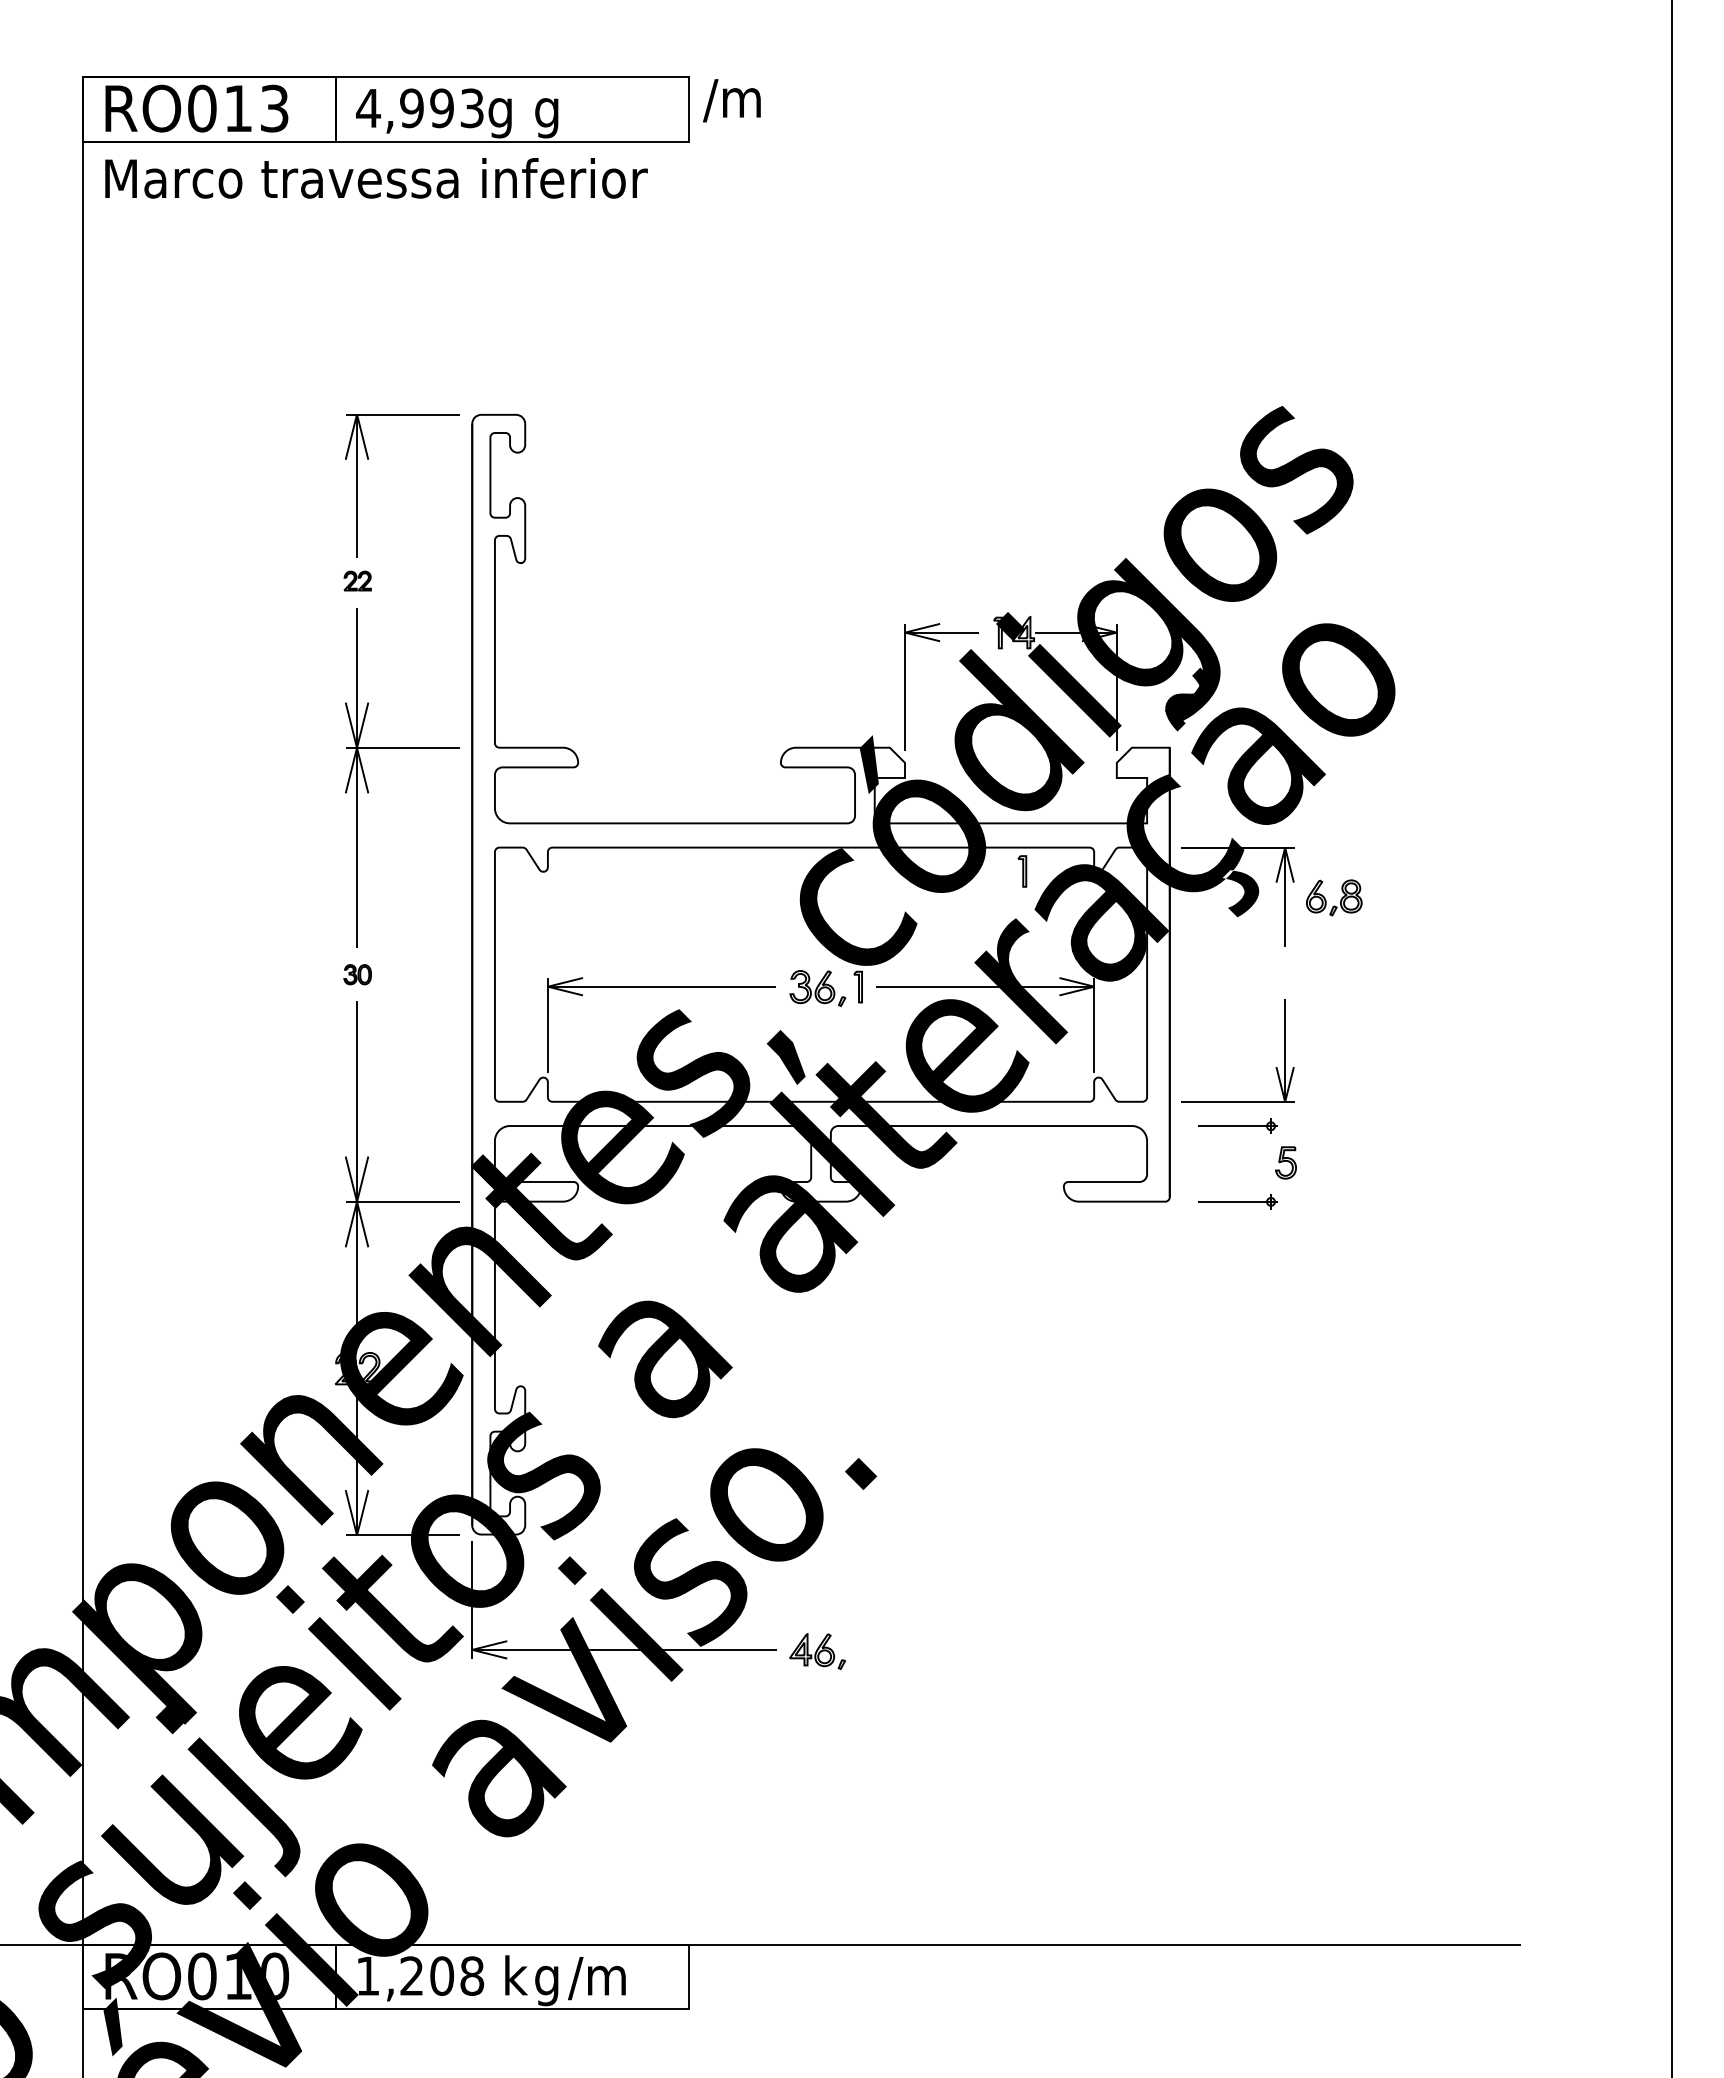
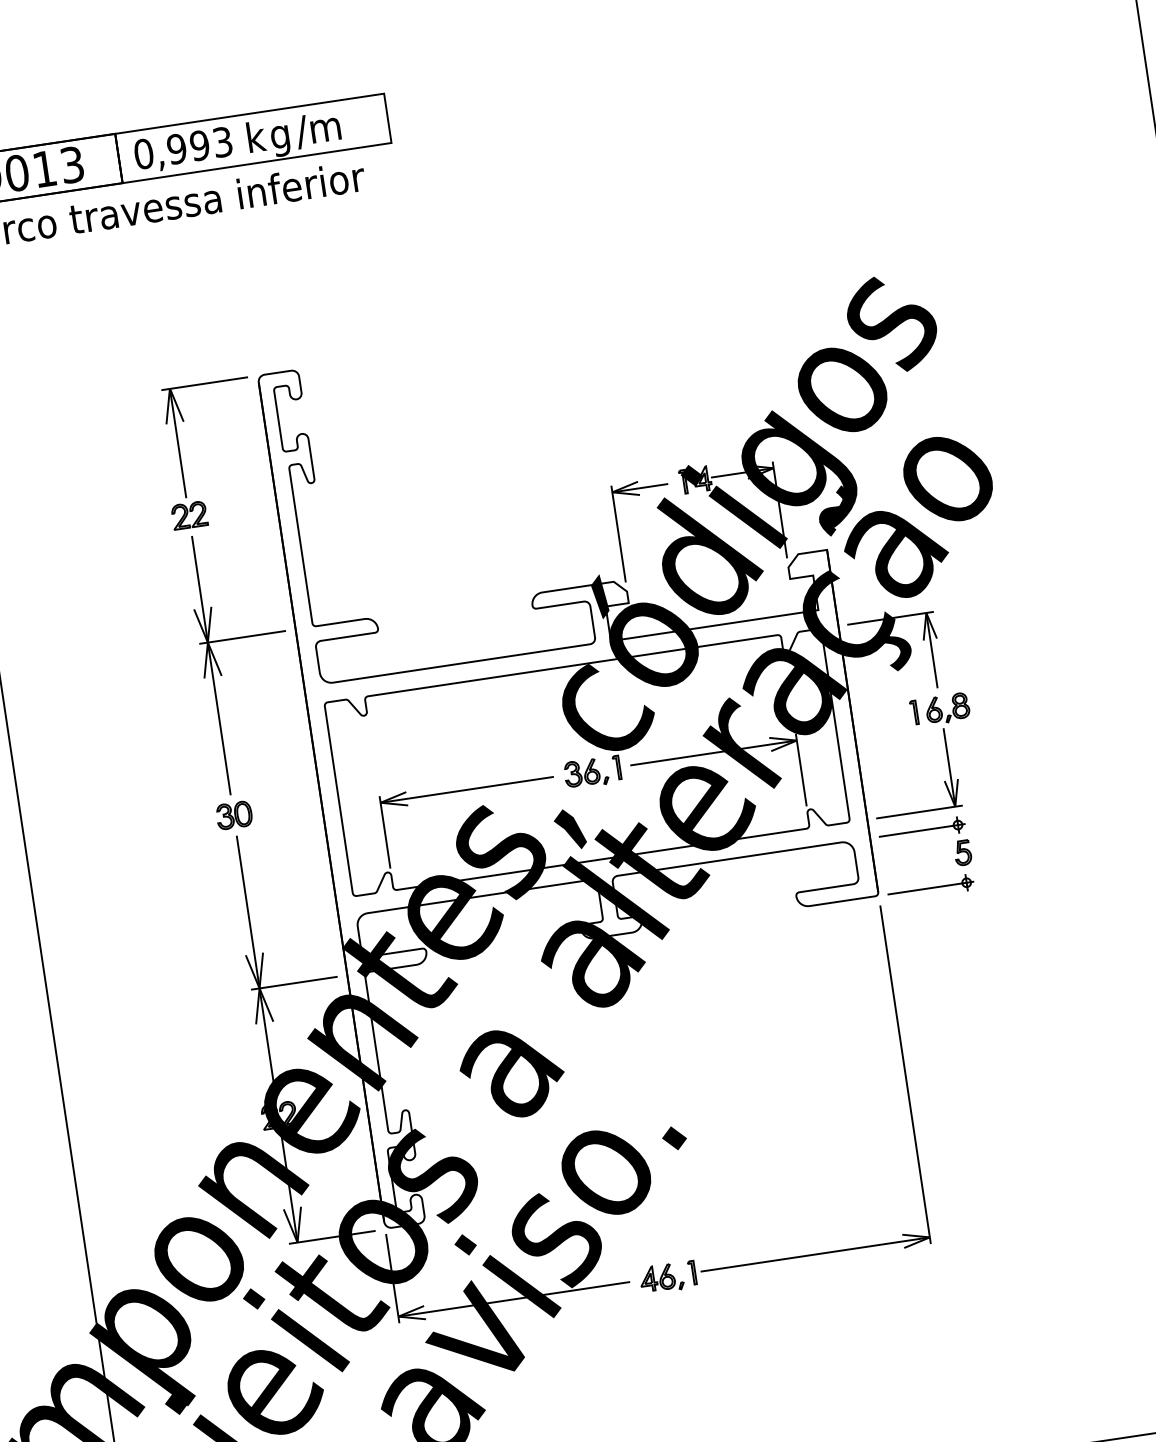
text: (731, 100) -> (317, 129), moved
text: (368, 108) -> (143, 154), 4 -> 0
text: (507, 112) -> (250, 141), g -> k
part: (357, 580) -> (189, 515), size x1.67
part: (1022, 871) -> (914, 712), moved
part: (1340, 899) -> (952, 709), moved
part: (357, 974) -> (234, 815), size x1.67
part: (1237, 1126) -> (921, 830), size x1.43
part: (1237, 1201) -> (930, 887), size x1.43
part: (1169, 1440) -> (905, 1077), added

